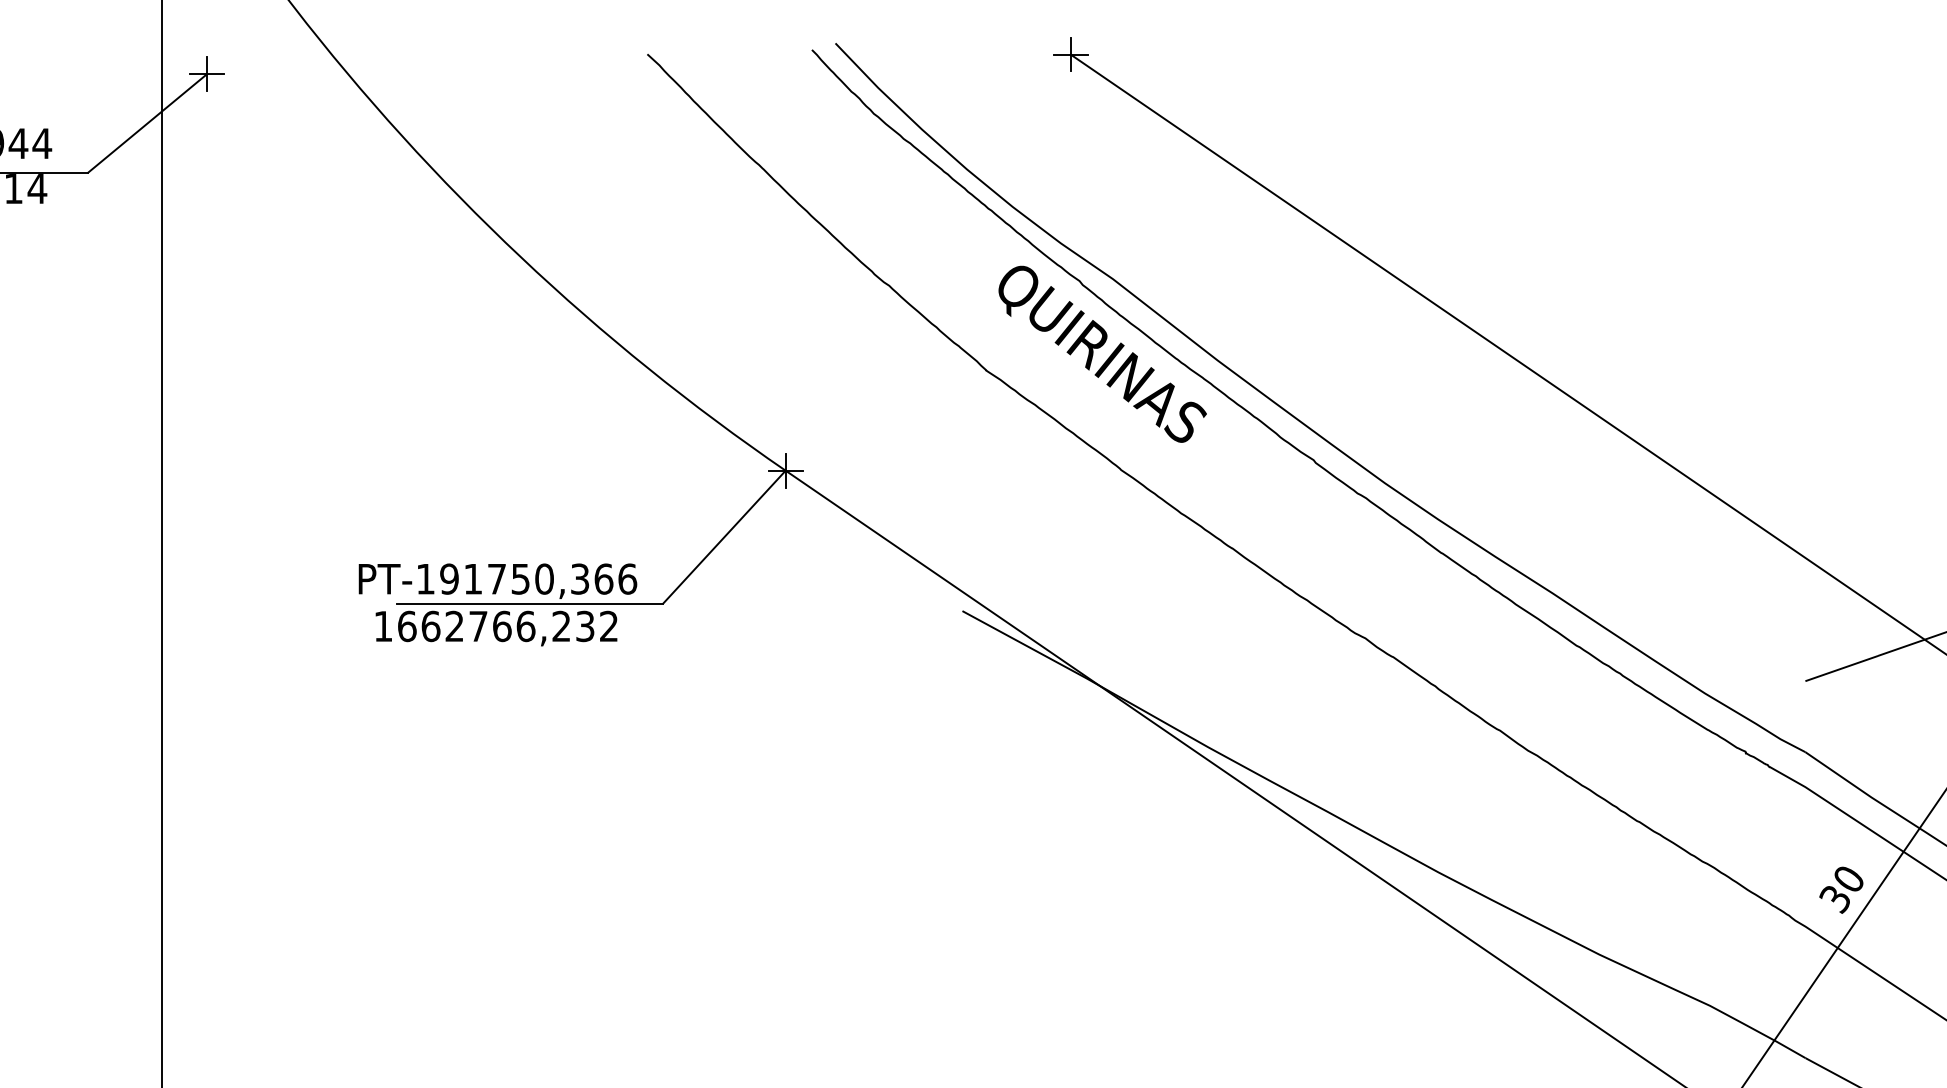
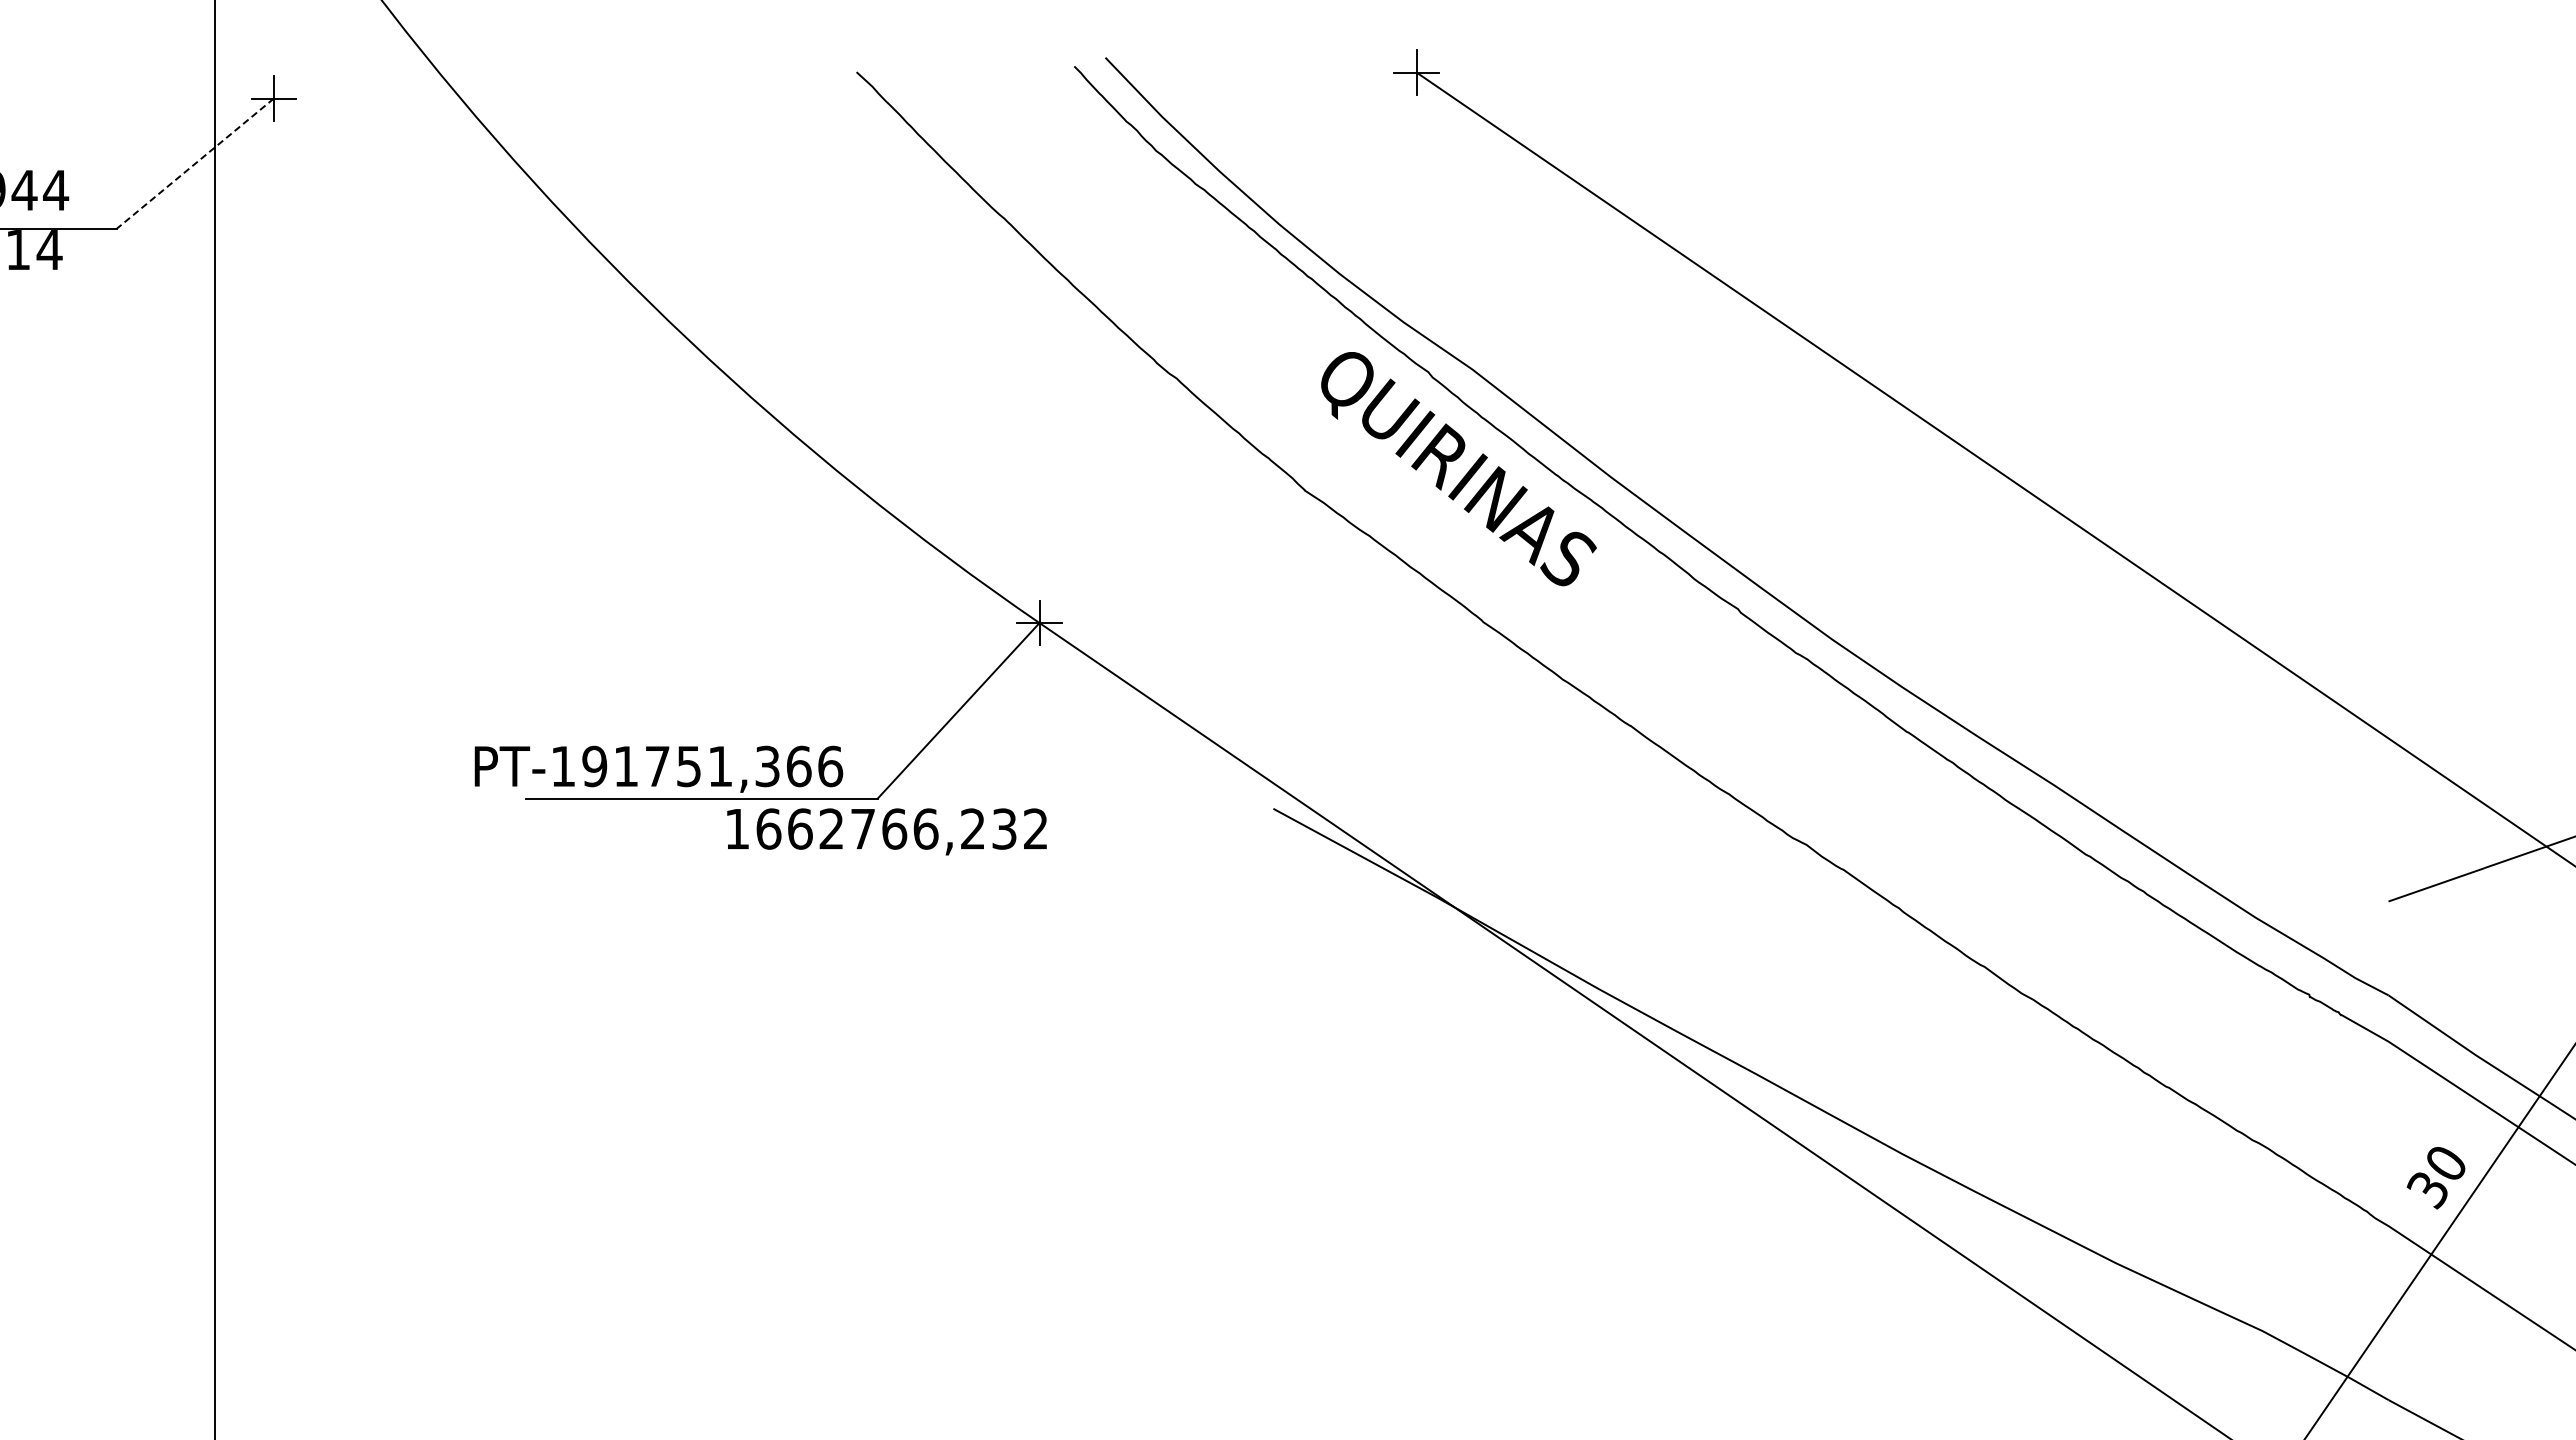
line: (147, 123) -> (195, 163), solid -> dashed
text: (544, 579) -> (720, 766), PT-191750,366 -> PT-191751,366
text: (496, 628) -> (886, 831), moved

